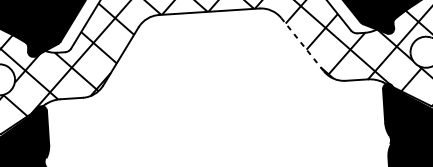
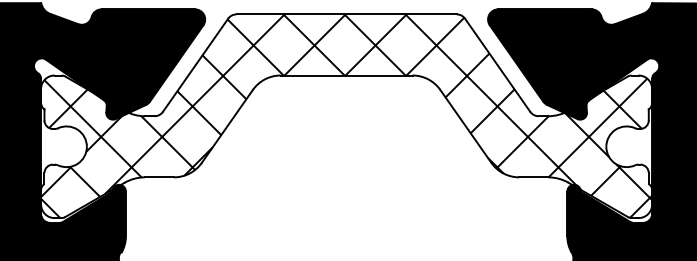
line: (302, 44) -> (465, 126), dashed -> solid

